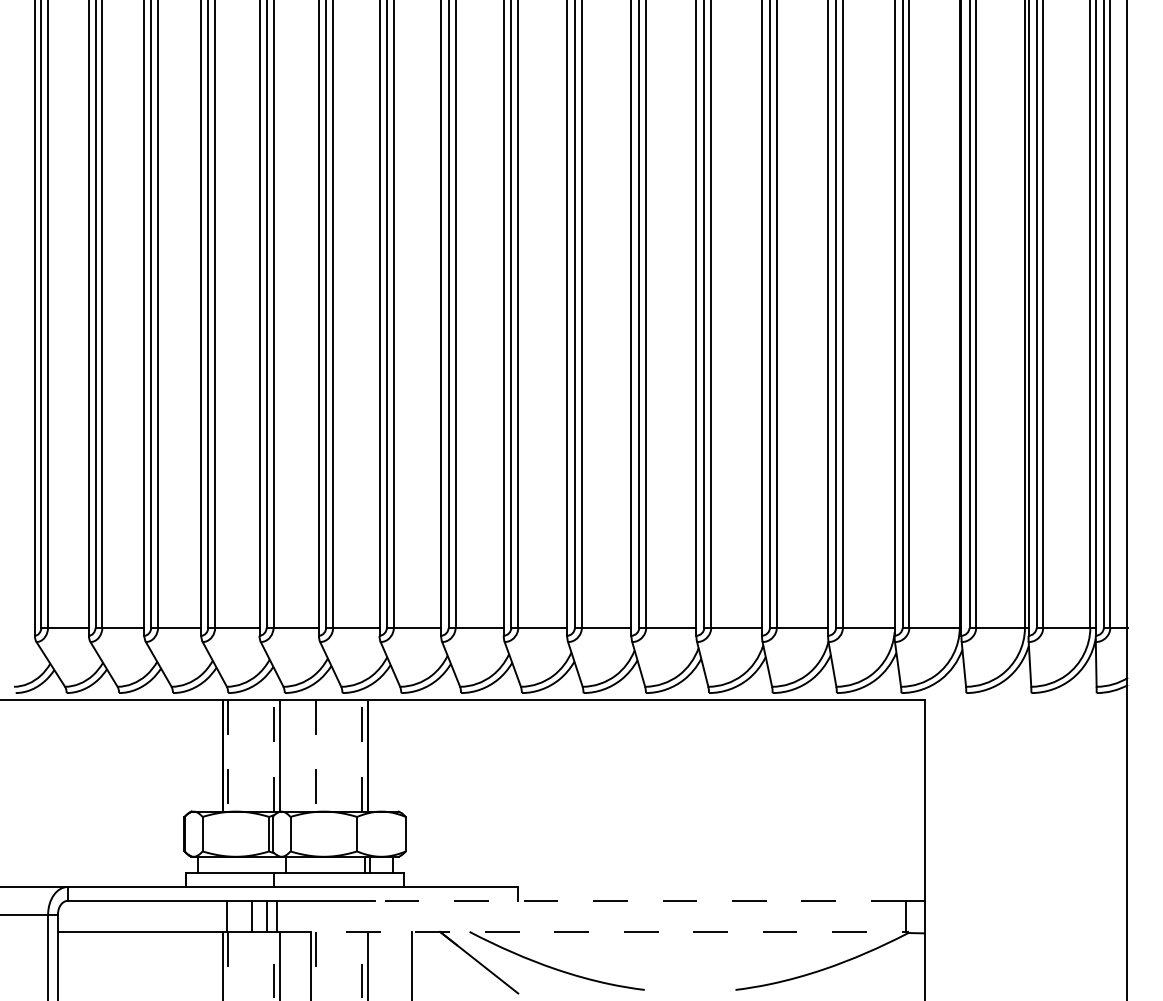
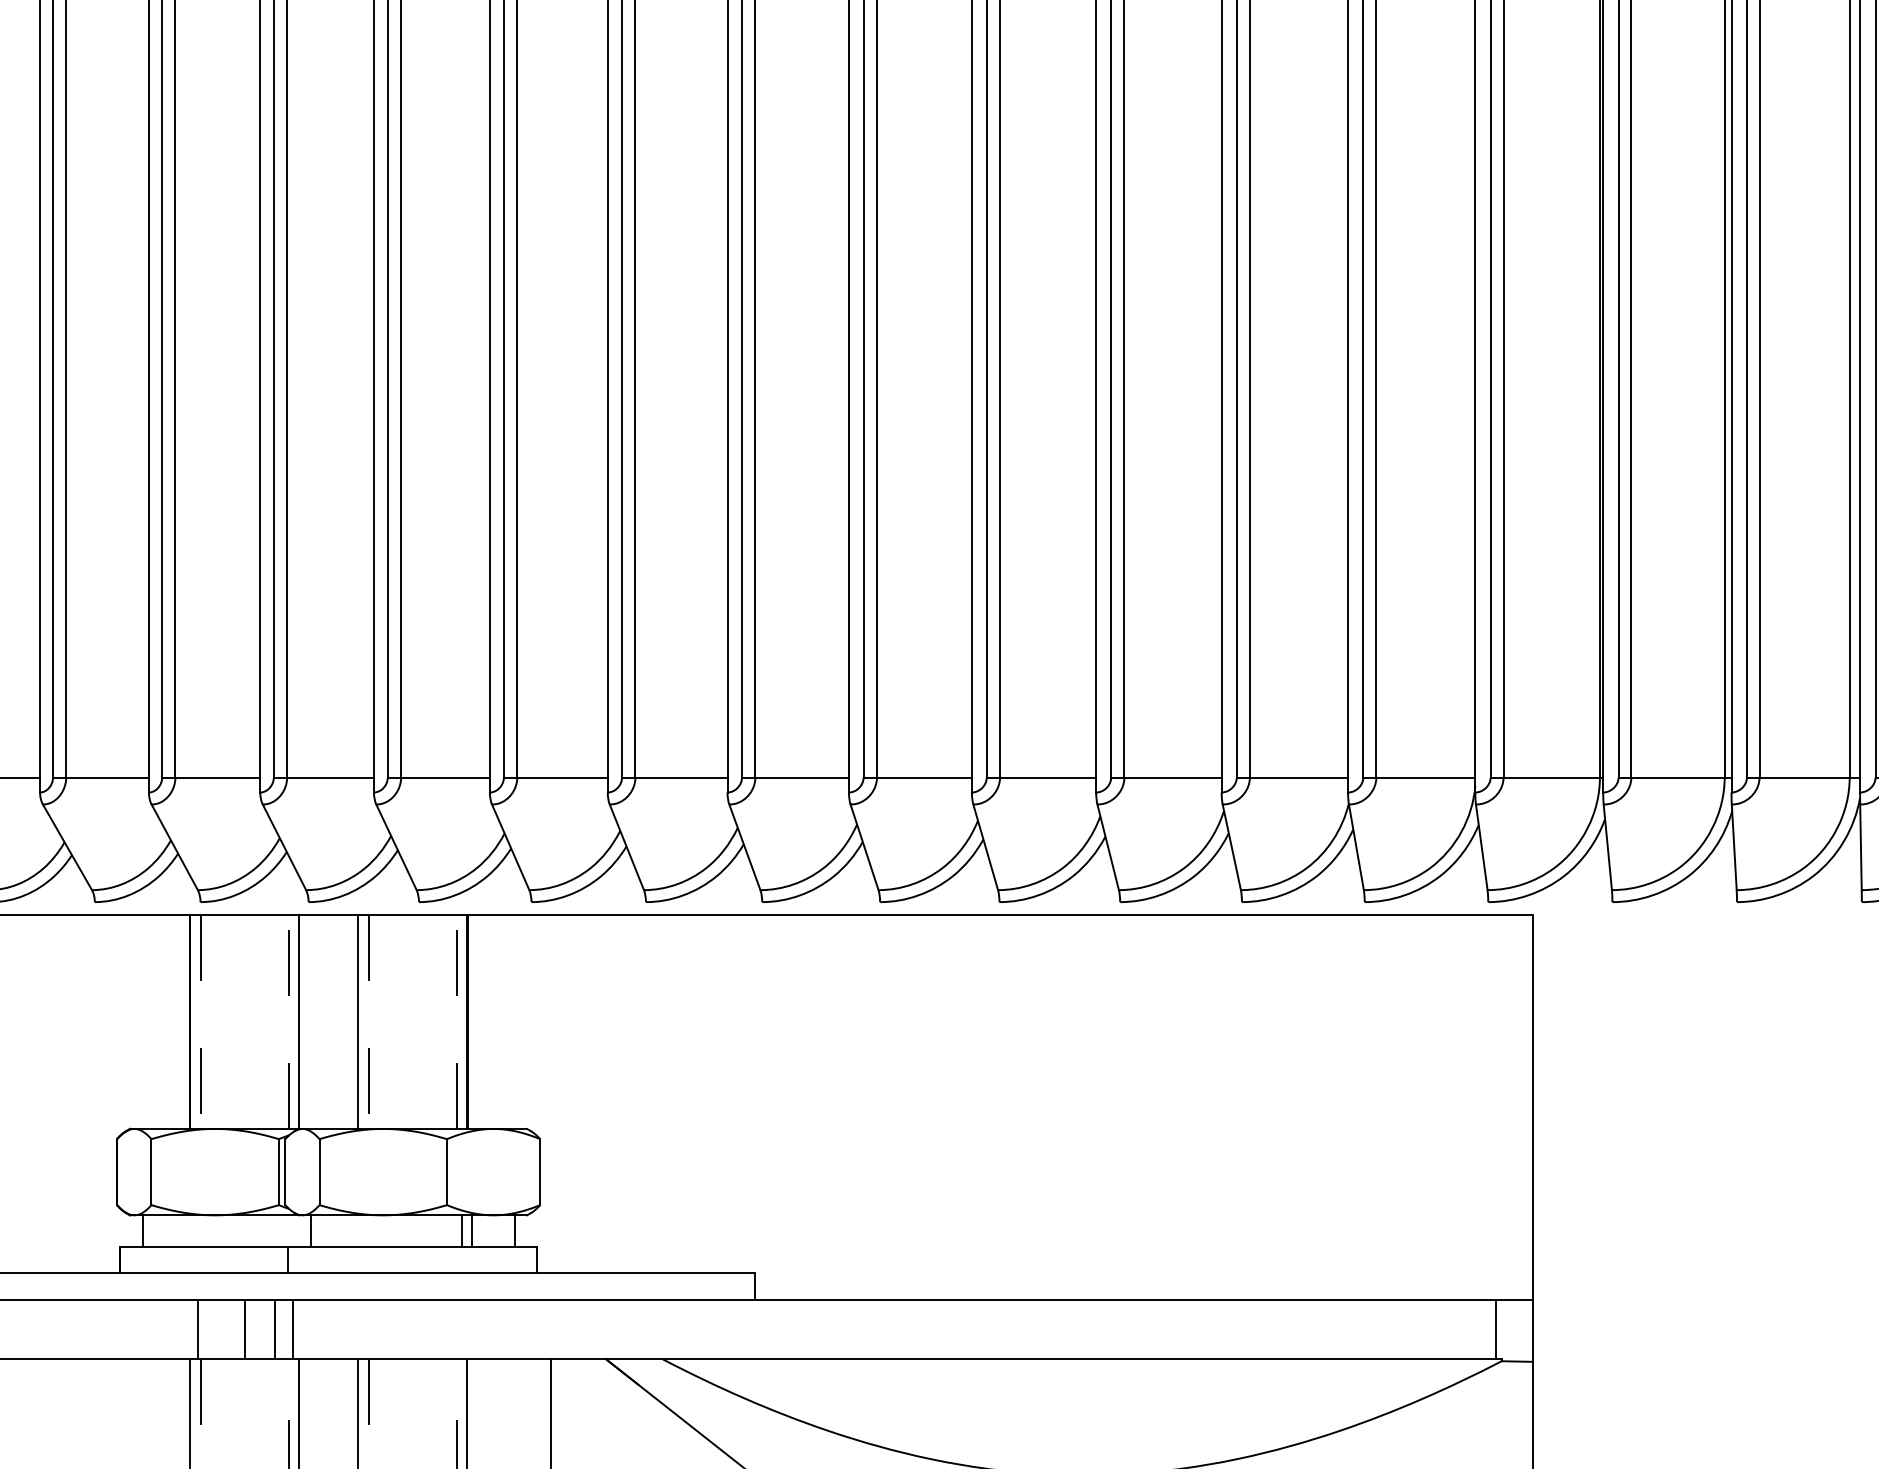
line: (310, 755) -> (357, 1021), added
line: (639, 900) -> (987, 1298), dashed -> solid
line: (591, 931) -> (895, 1358), dashed -> solid

